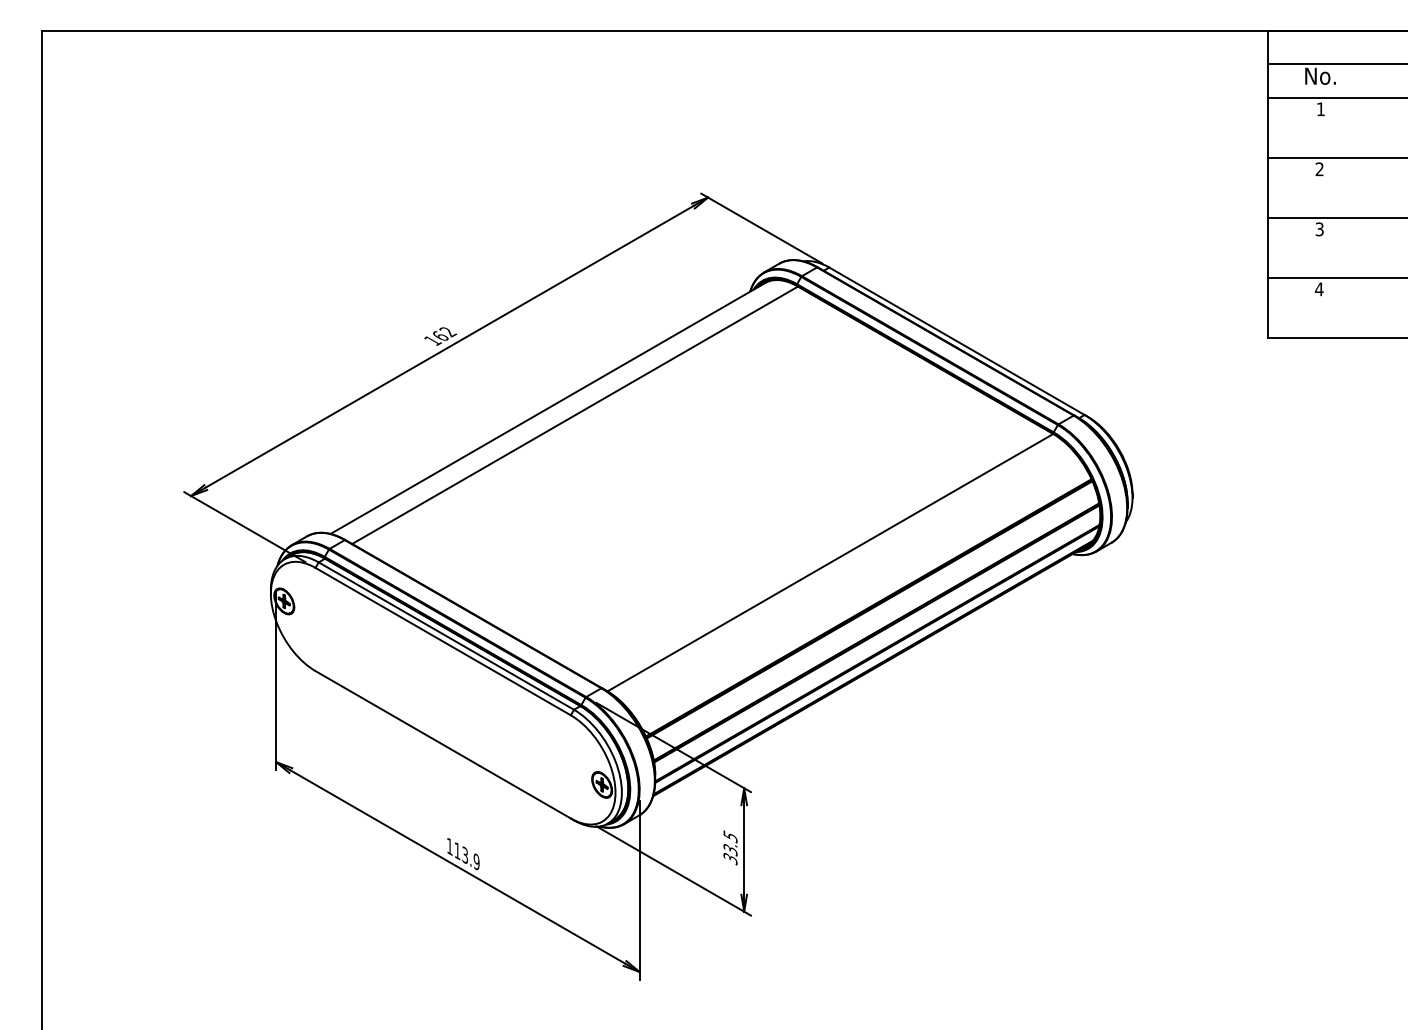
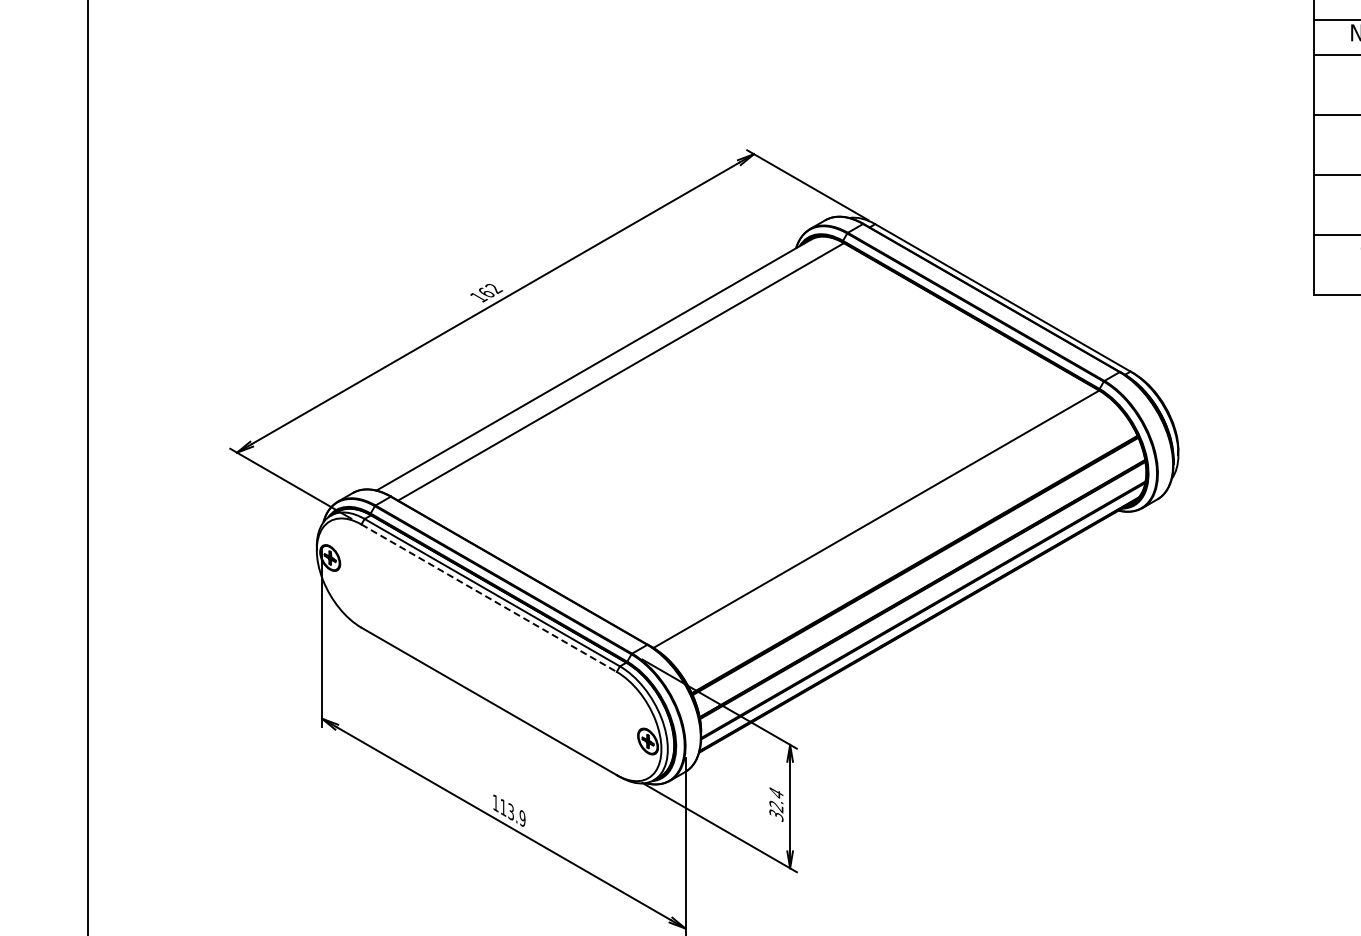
line: (443, 641) -> (489, 598), solid -> dashed
text: (730, 843) -> (776, 800), 33.5 -> 32.4

